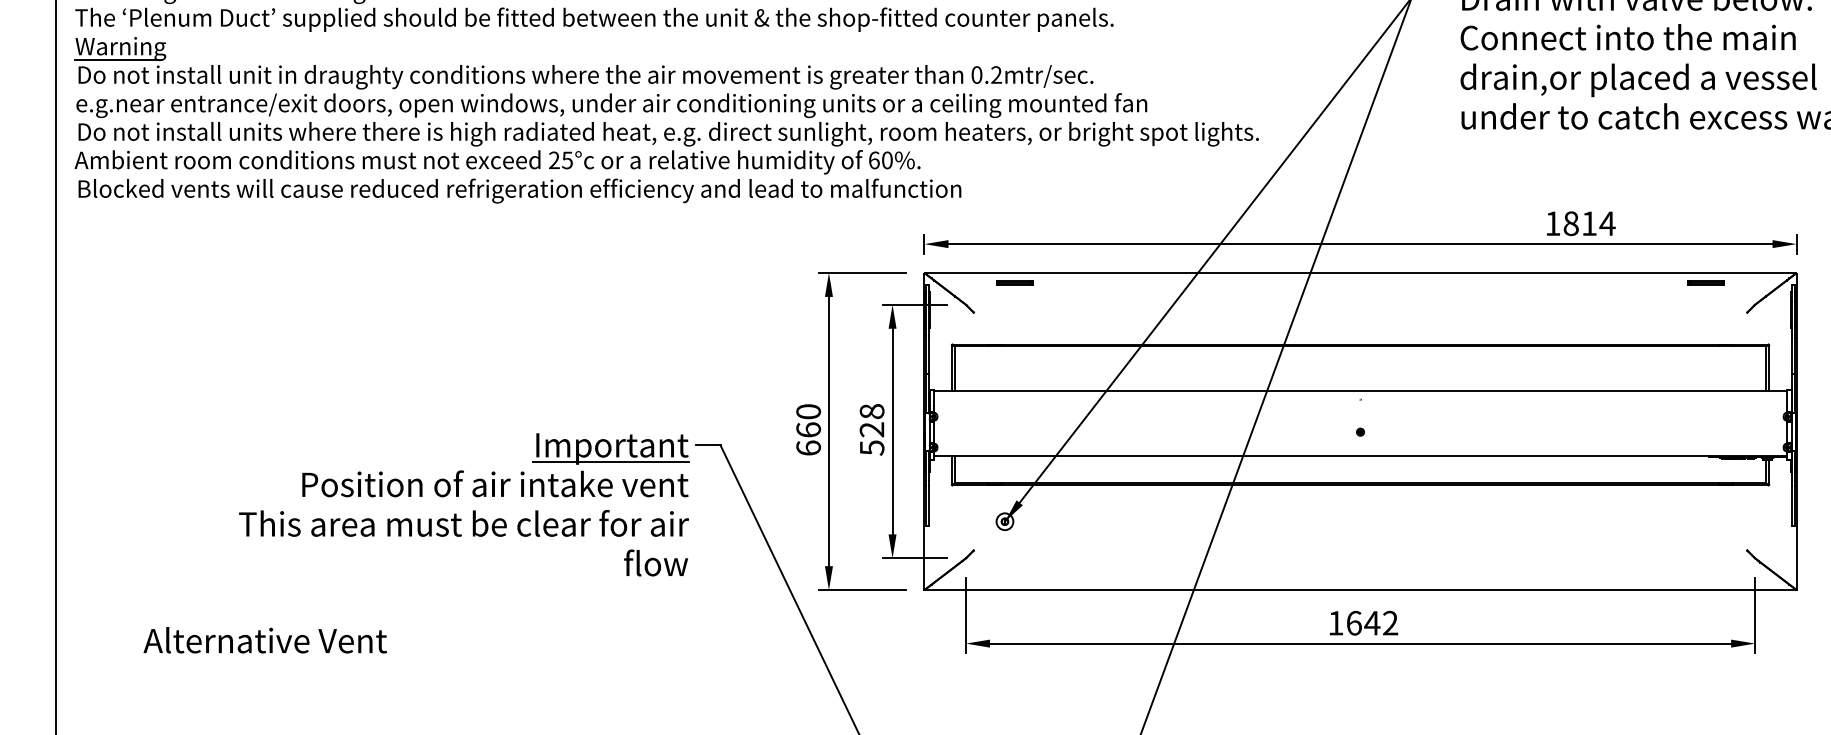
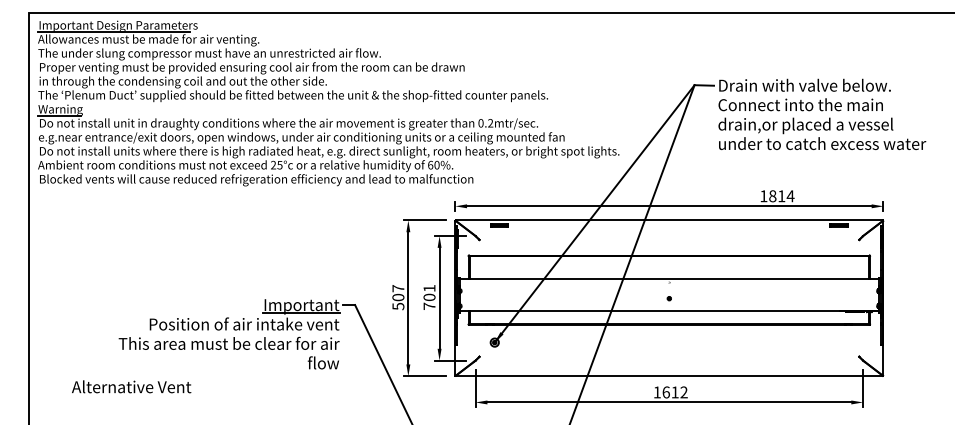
text: (808, 429) -> (398, 297), 660 -> 507
text: (872, 429) -> (429, 297), 528 -> 701
text: (1373, 623) -> (675, 392), 1642 -> 1612
text: (265, 639) -> (131, 386), moved

